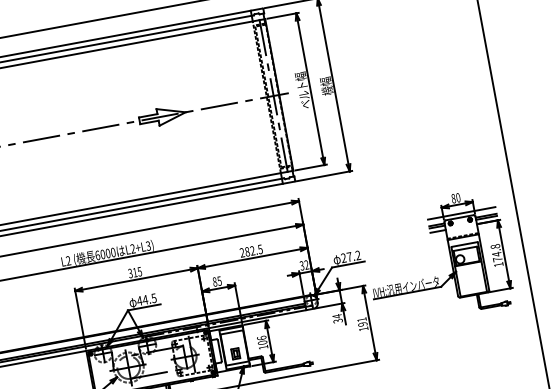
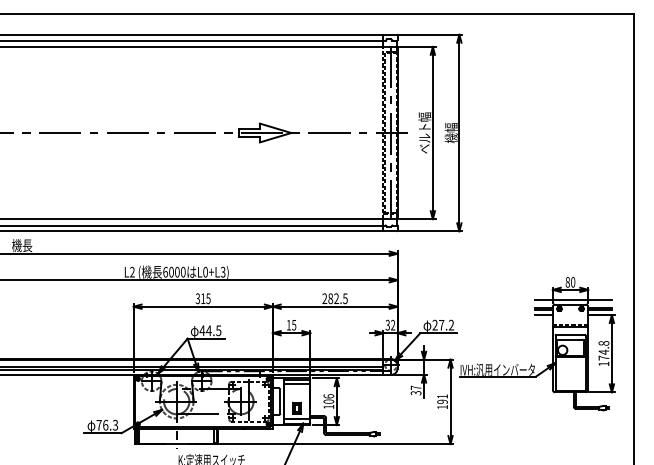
text: (132, 249) -> (205, 272), L2+L3) -> L0+L3)
text: (214, 281) -> (288, 324), 85 -> 15
text: (336, 316) -> (415, 387), 34 -> 37

